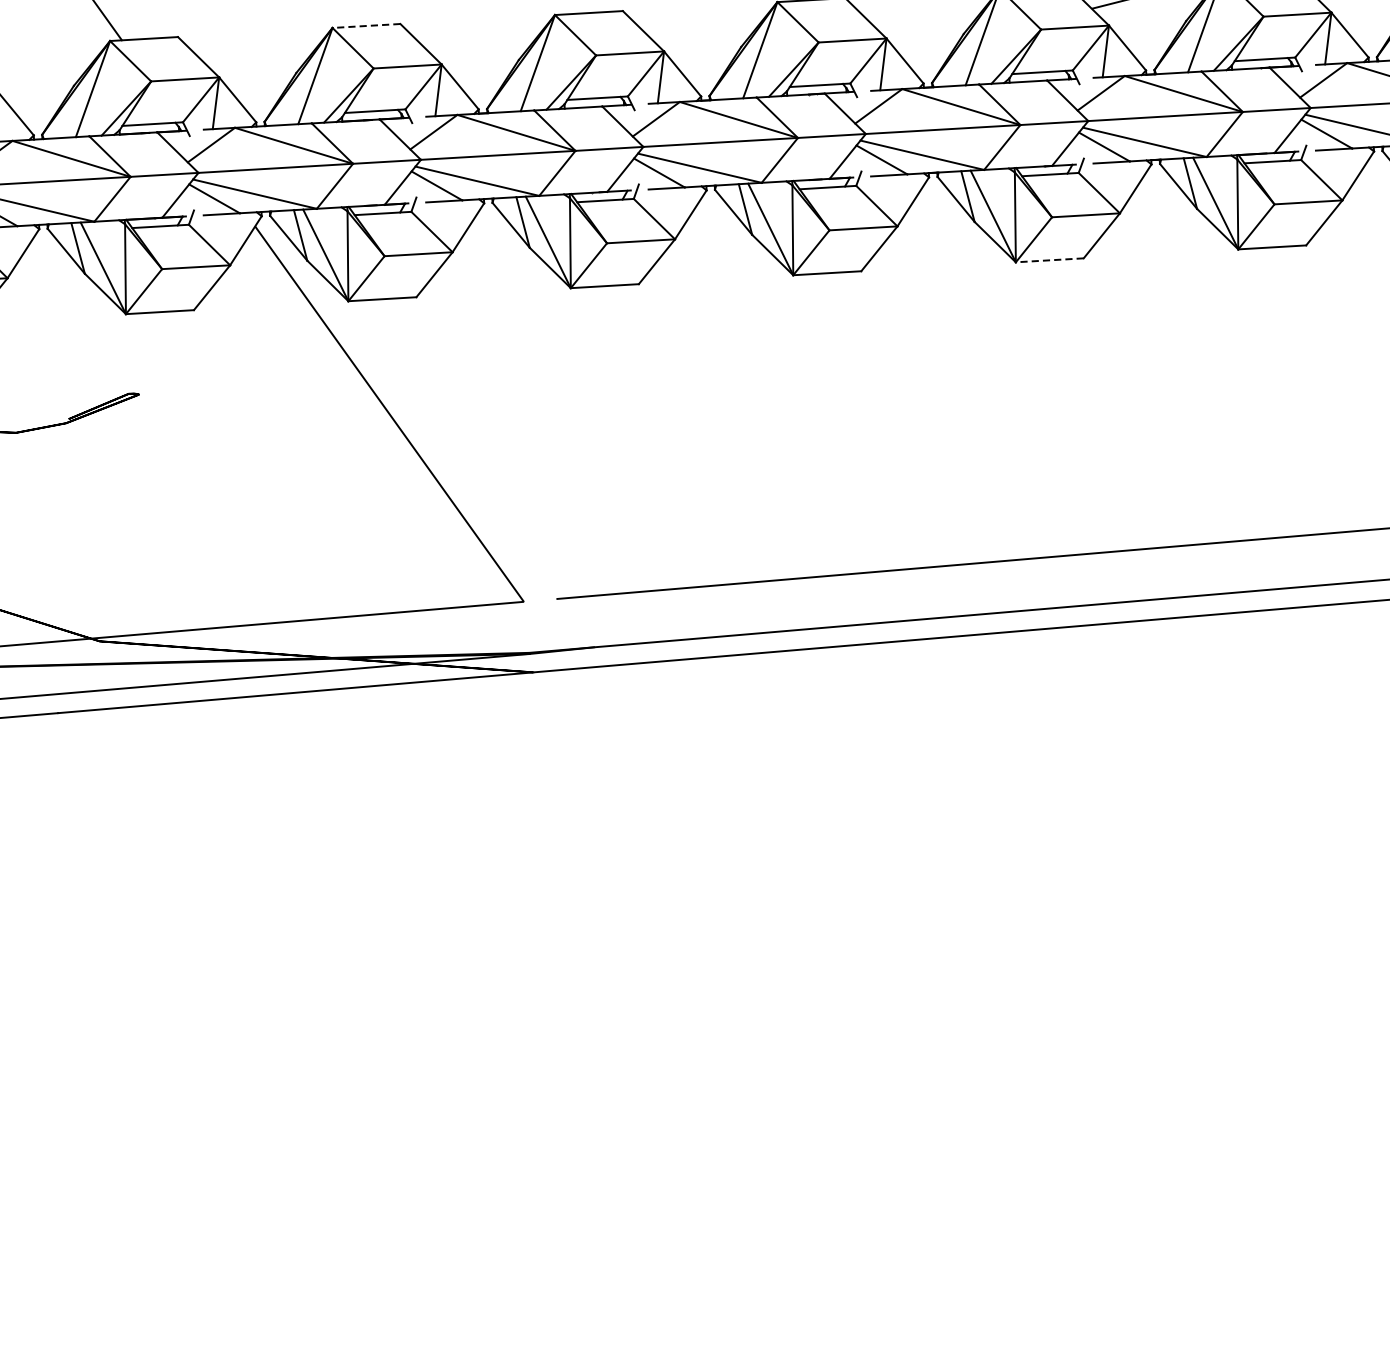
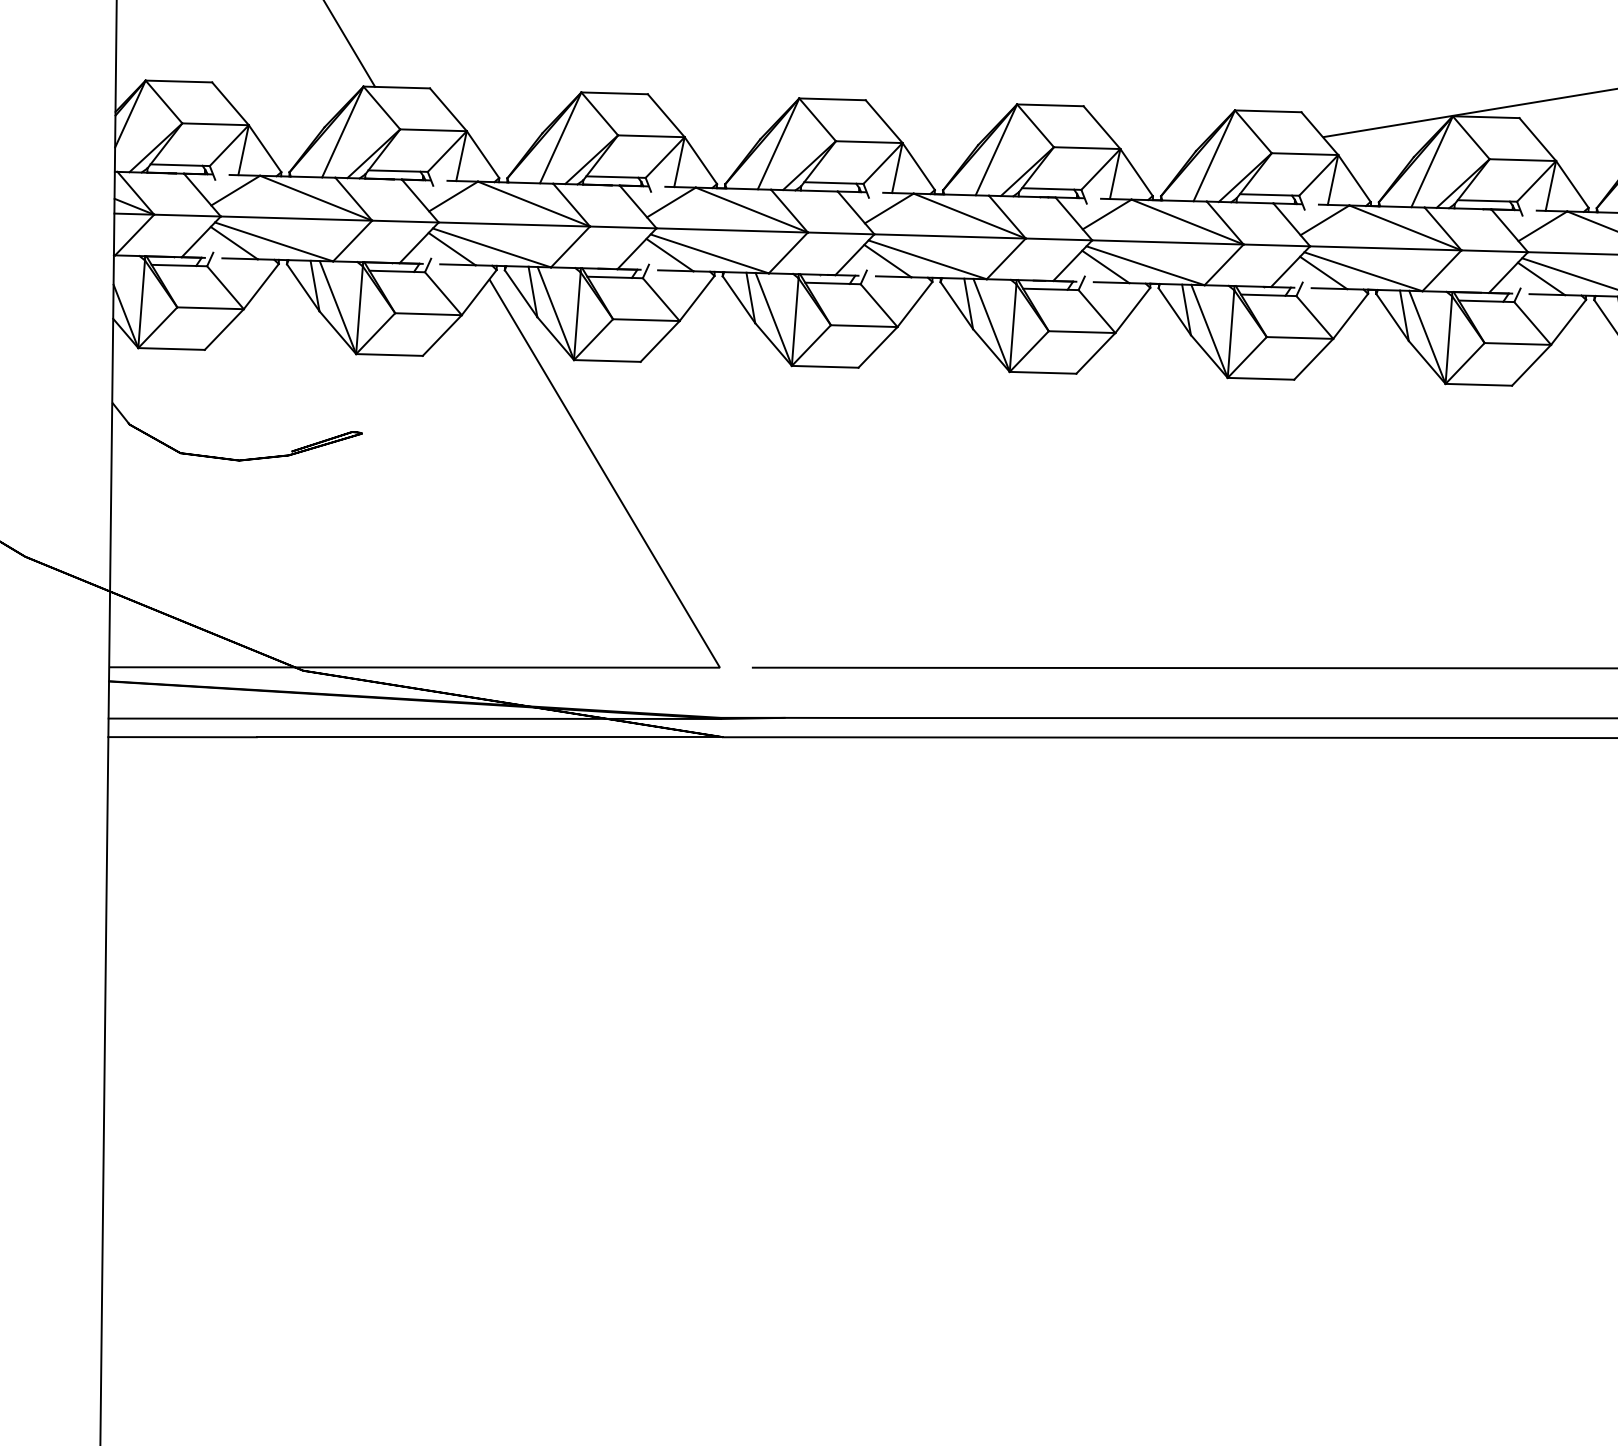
line: (366, 26) -> (614, 93), dashed -> solid
line: (1049, 260) -> (1260, 378), dashed -> solid

